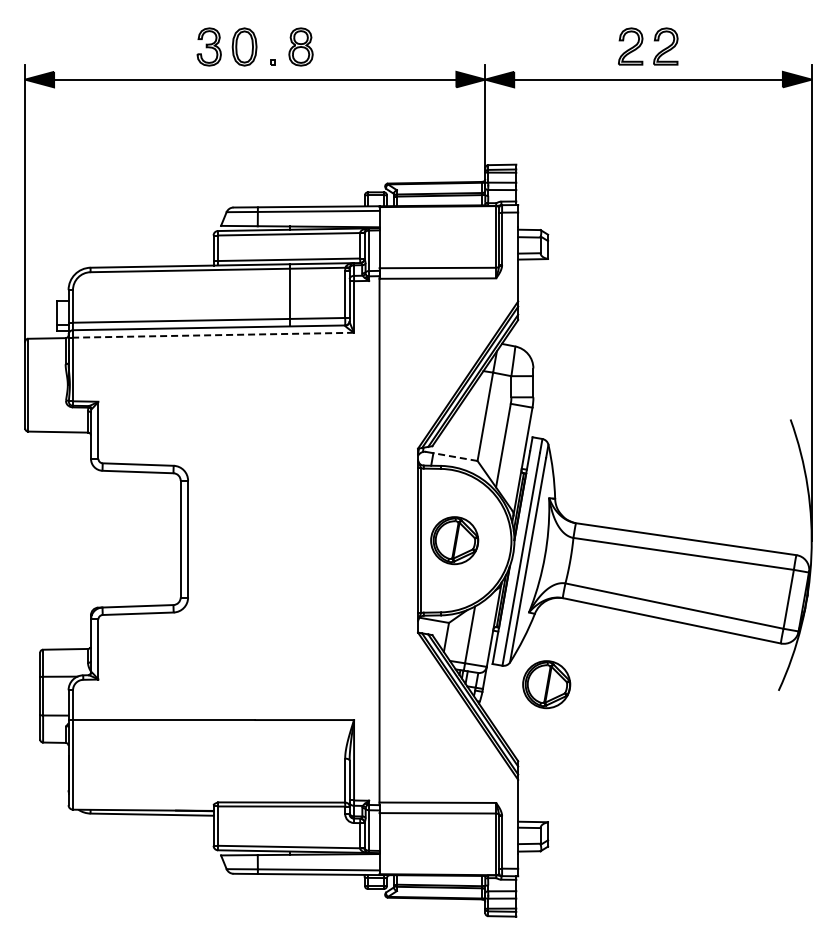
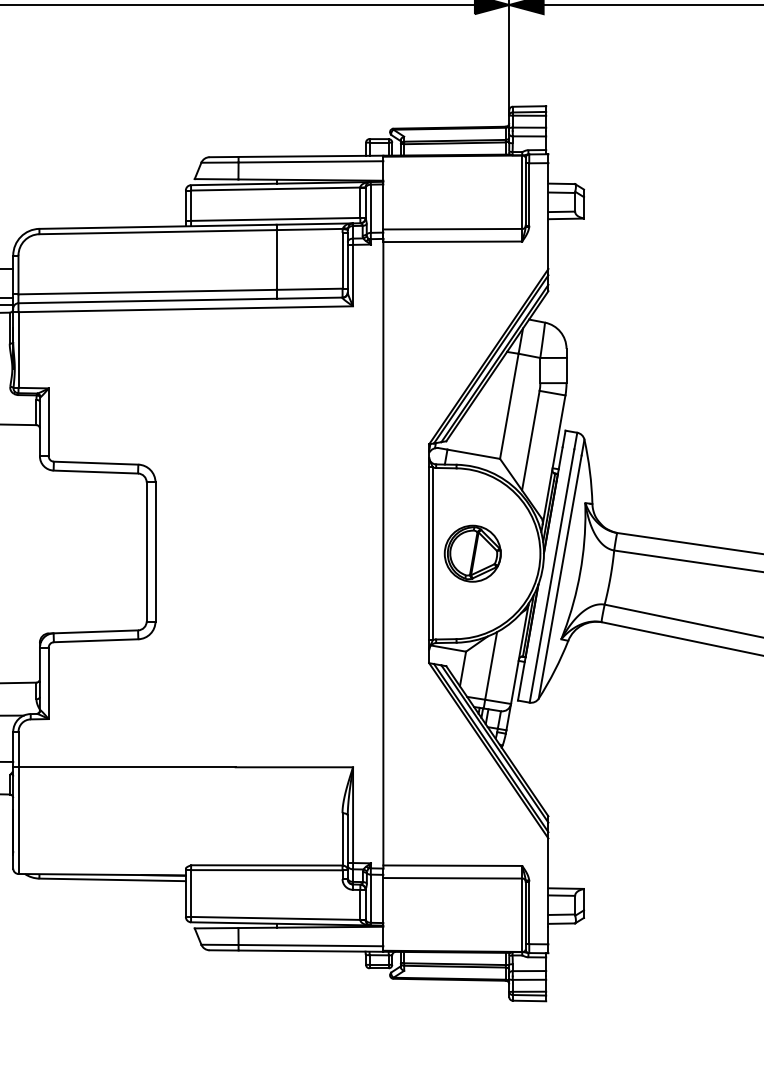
line: (213, 335) -> (185, 309), dashed -> solid
line: (454, 457) -> (472, 454), dashed -> solid
part: (546, 684) -> (582, 724), removed

